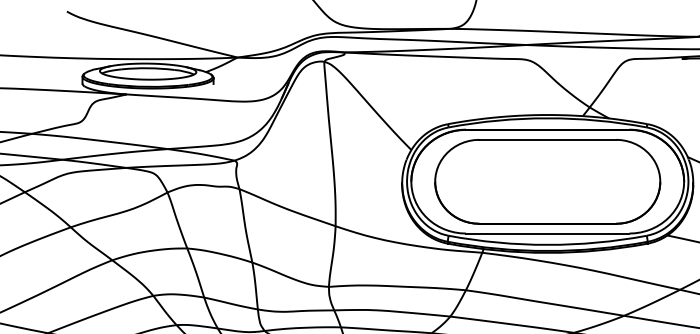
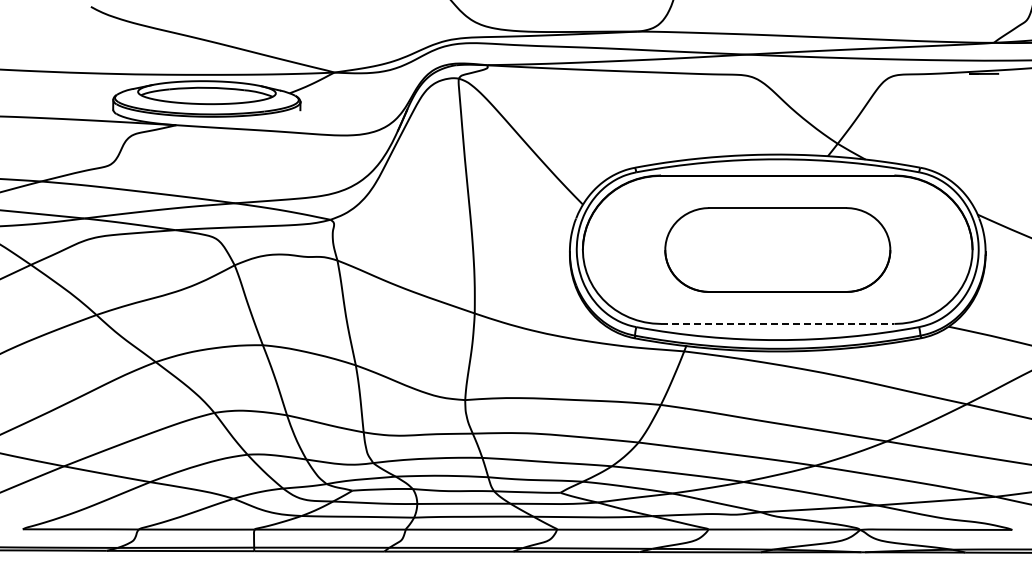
part: (547, 181) -> (777, 249), size x0.7
line: (547, 233) -> (777, 323), solid -> dashed

